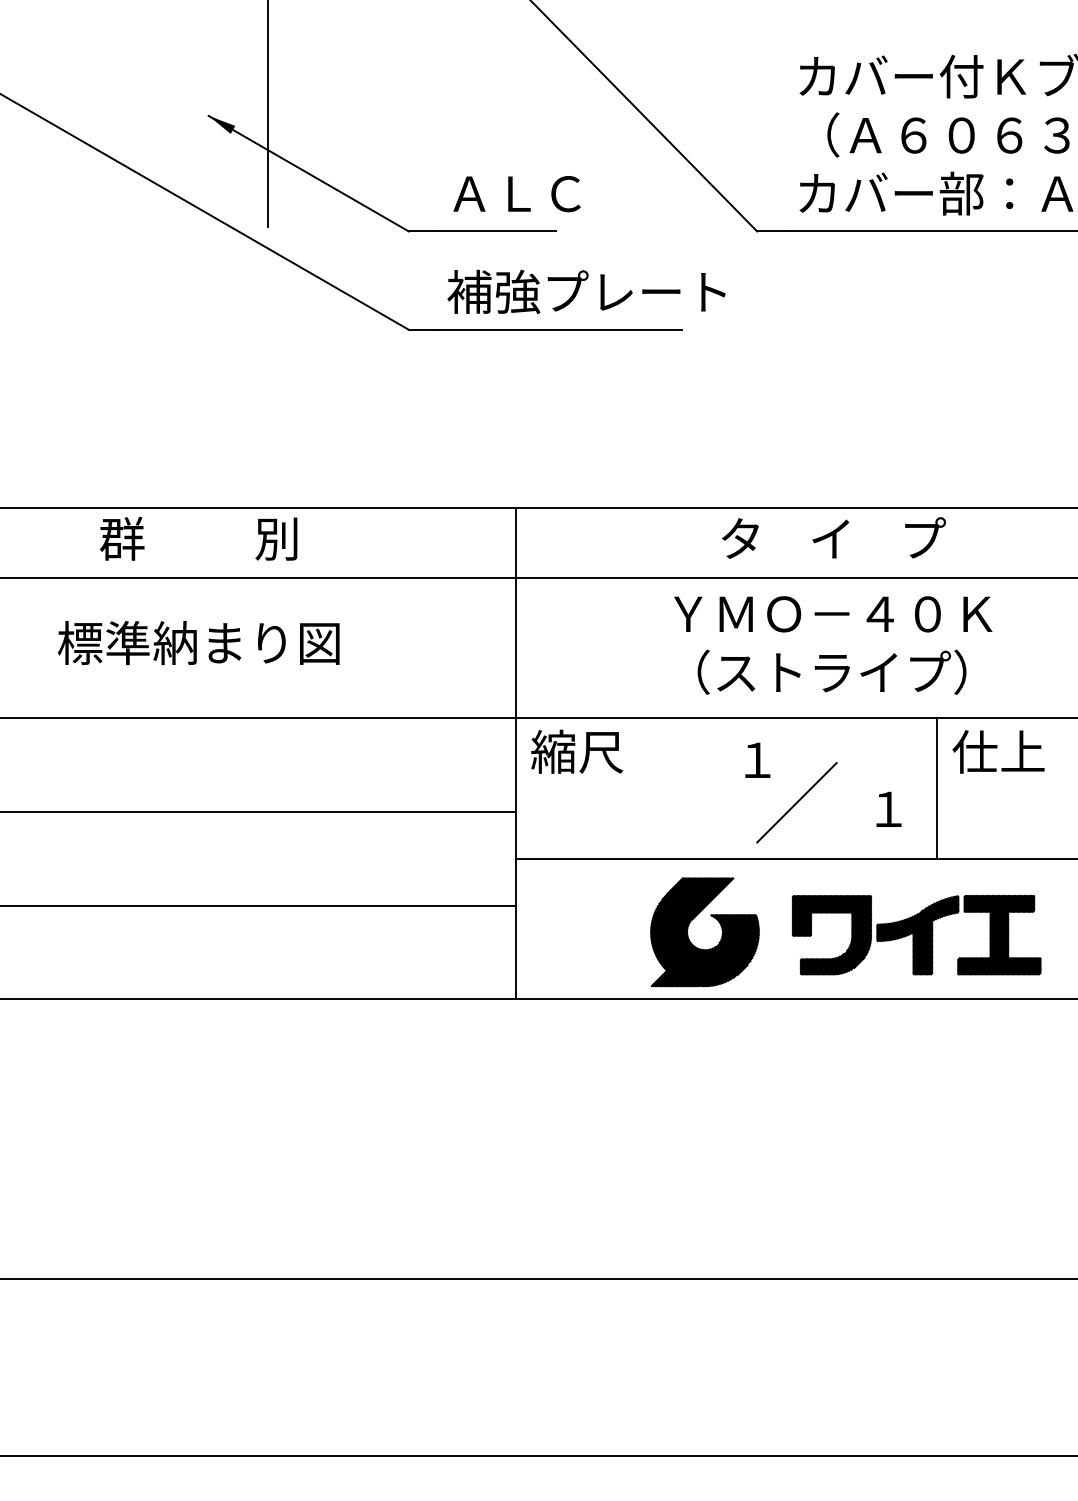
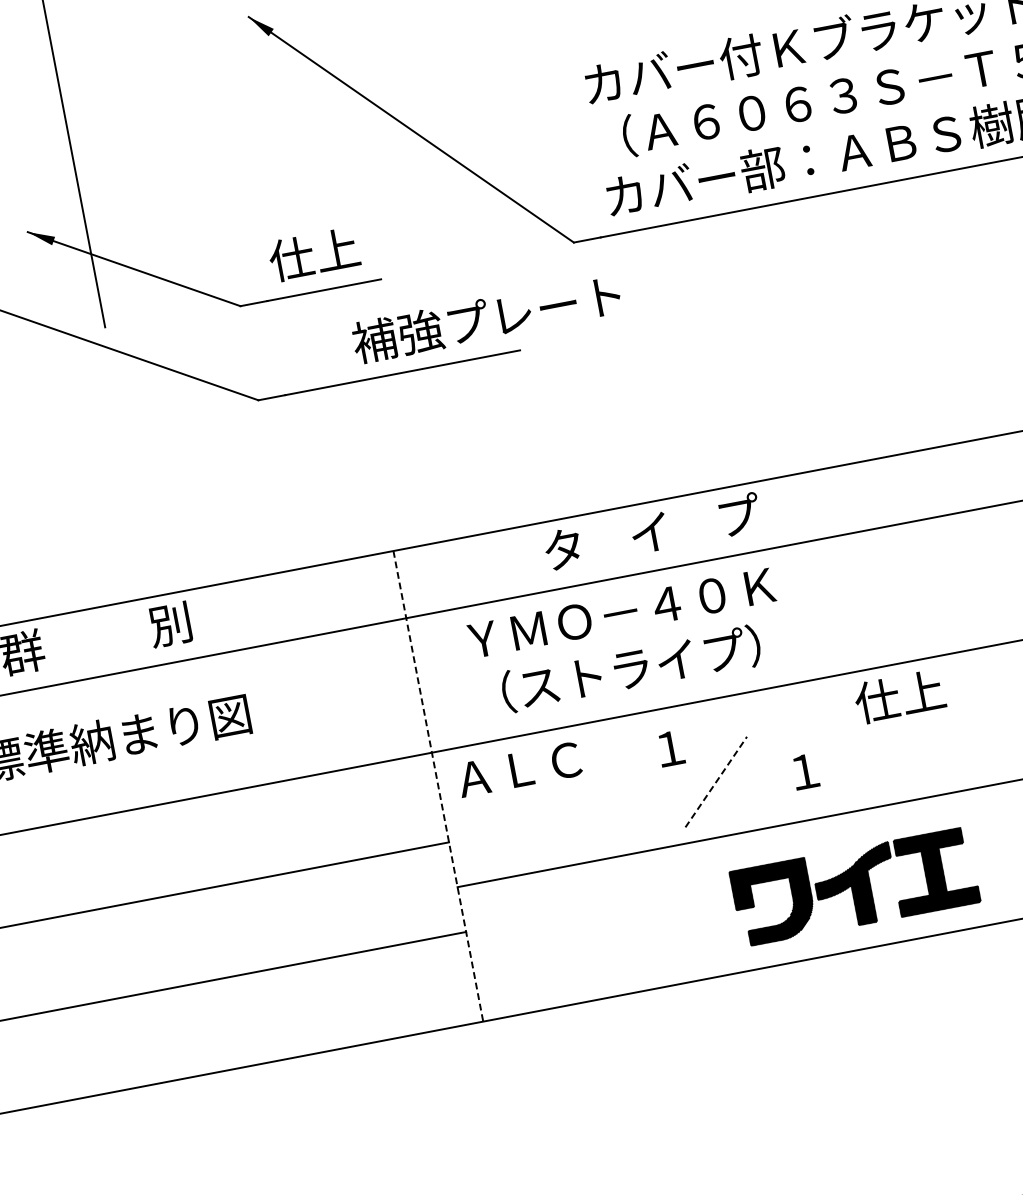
text: (513, 193) -> (333, 250), ＡＬＣ -> 仕上
text: (586, 291) -> (486, 318), moved
text: (833, 537) -> (652, 531), moved
text: (833, 645) -> (627, 642), moved
text: (597, 751) -> (515, 769), 縮尺 -> ＡＬＣ
line: (516, 753) -> (438, 786), solid -> dashed
line: (937, 788) -> (848, 742), removed
line: (797, 802) -> (716, 781), solid -> dashed
part: (688, 933) -> (636, 927), removed

